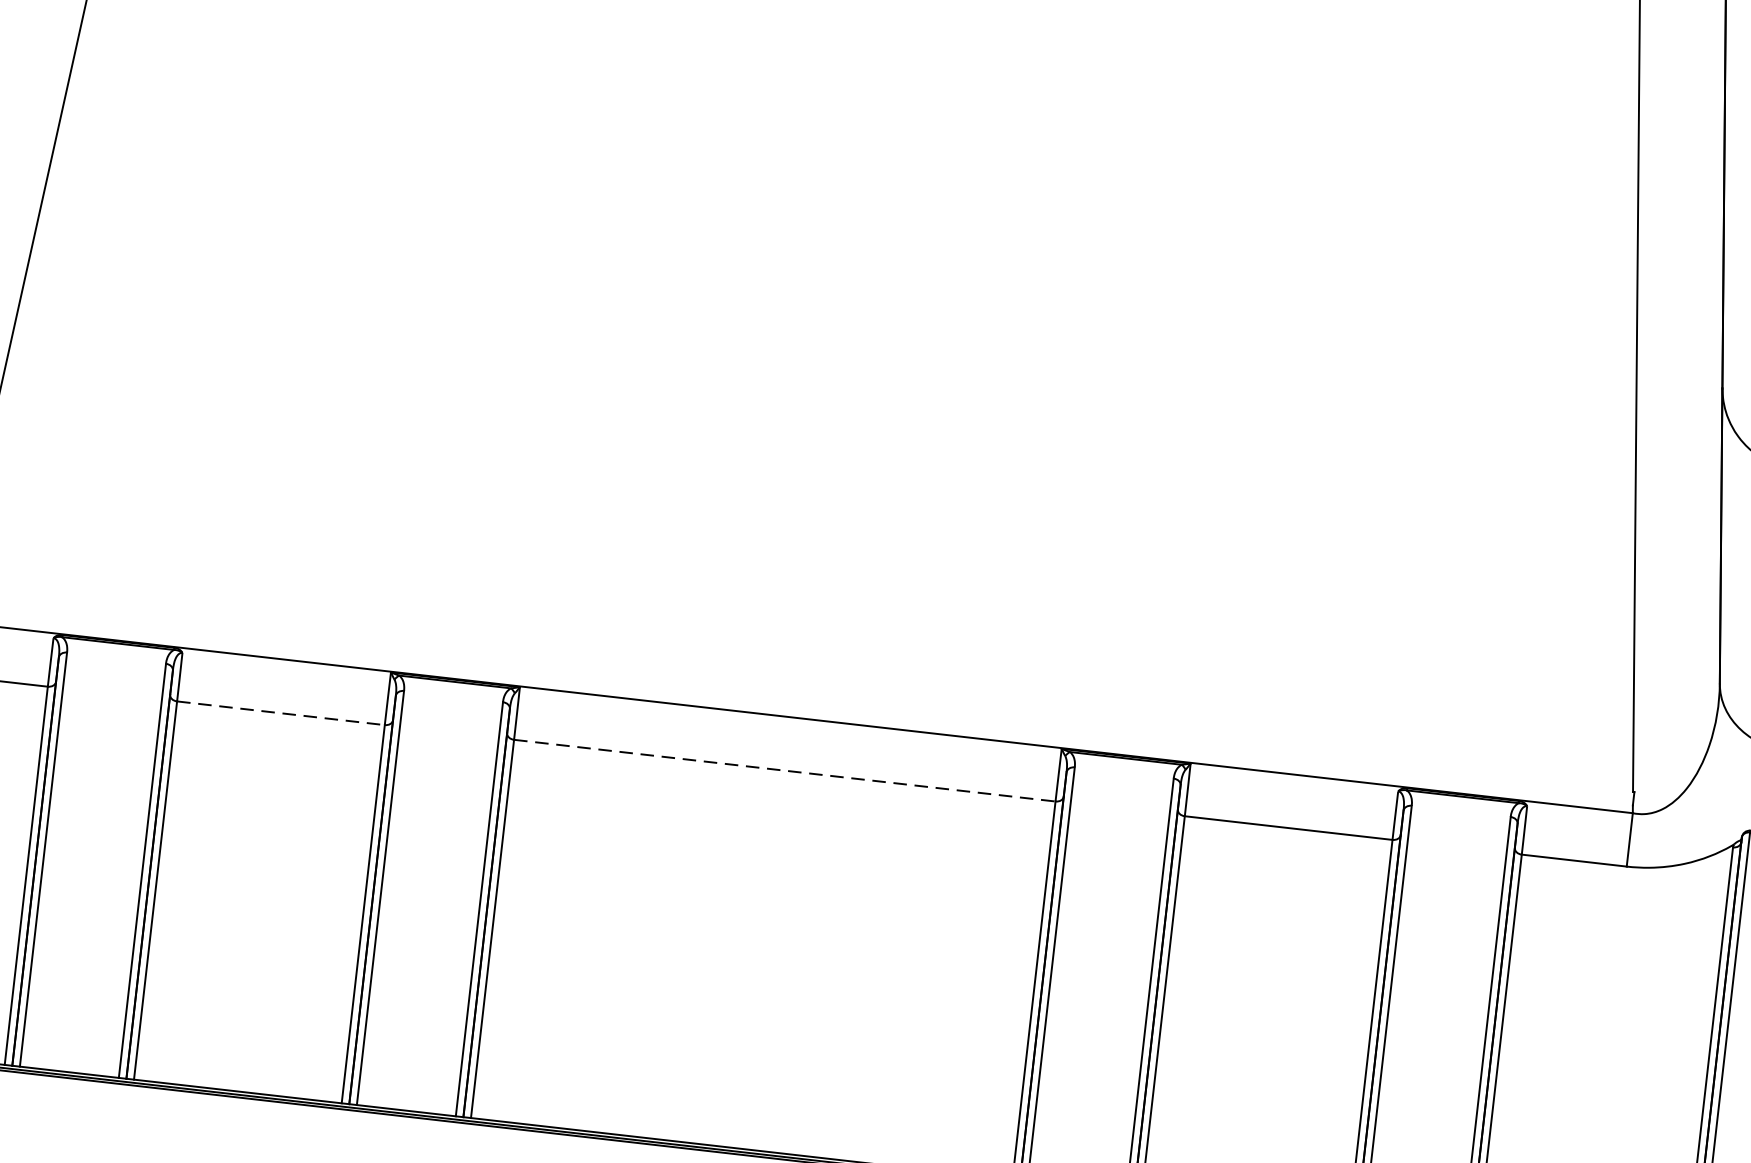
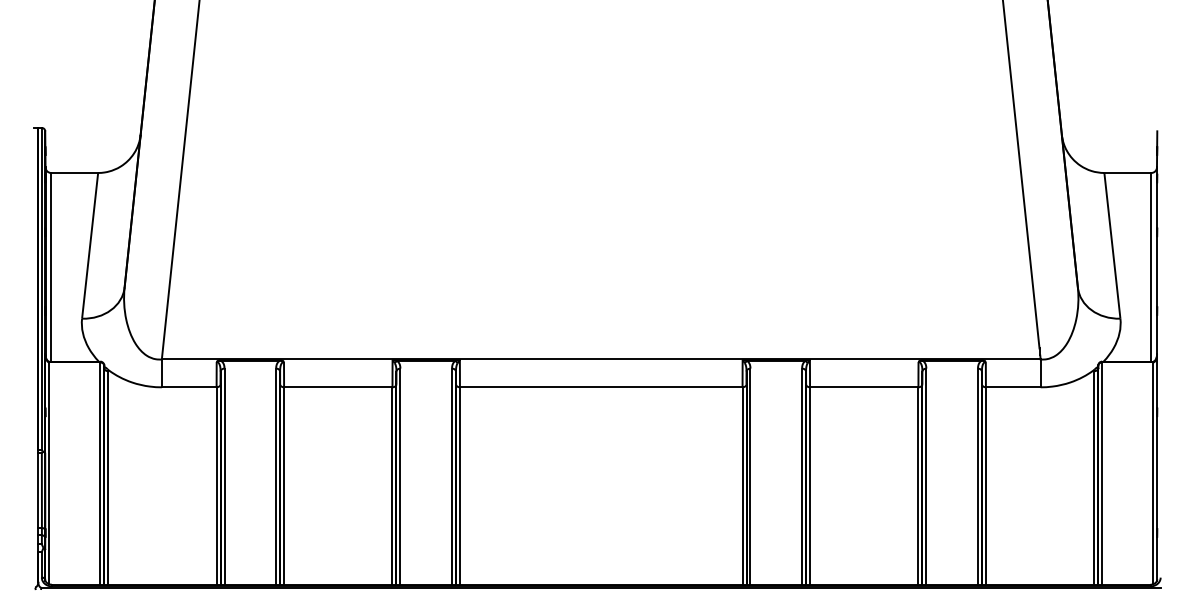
line: (281, 713) -> (338, 387), dashed -> solid
line: (785, 771) -> (601, 387), dashed -> solid

